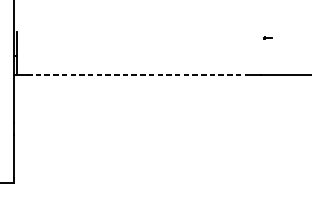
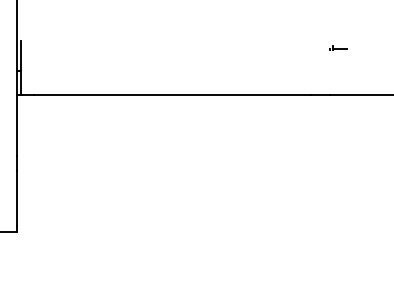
part: (267, 37) -> (338, 47), size x1.67
line: (136, 75) -> (172, 95), dashed -> solid

